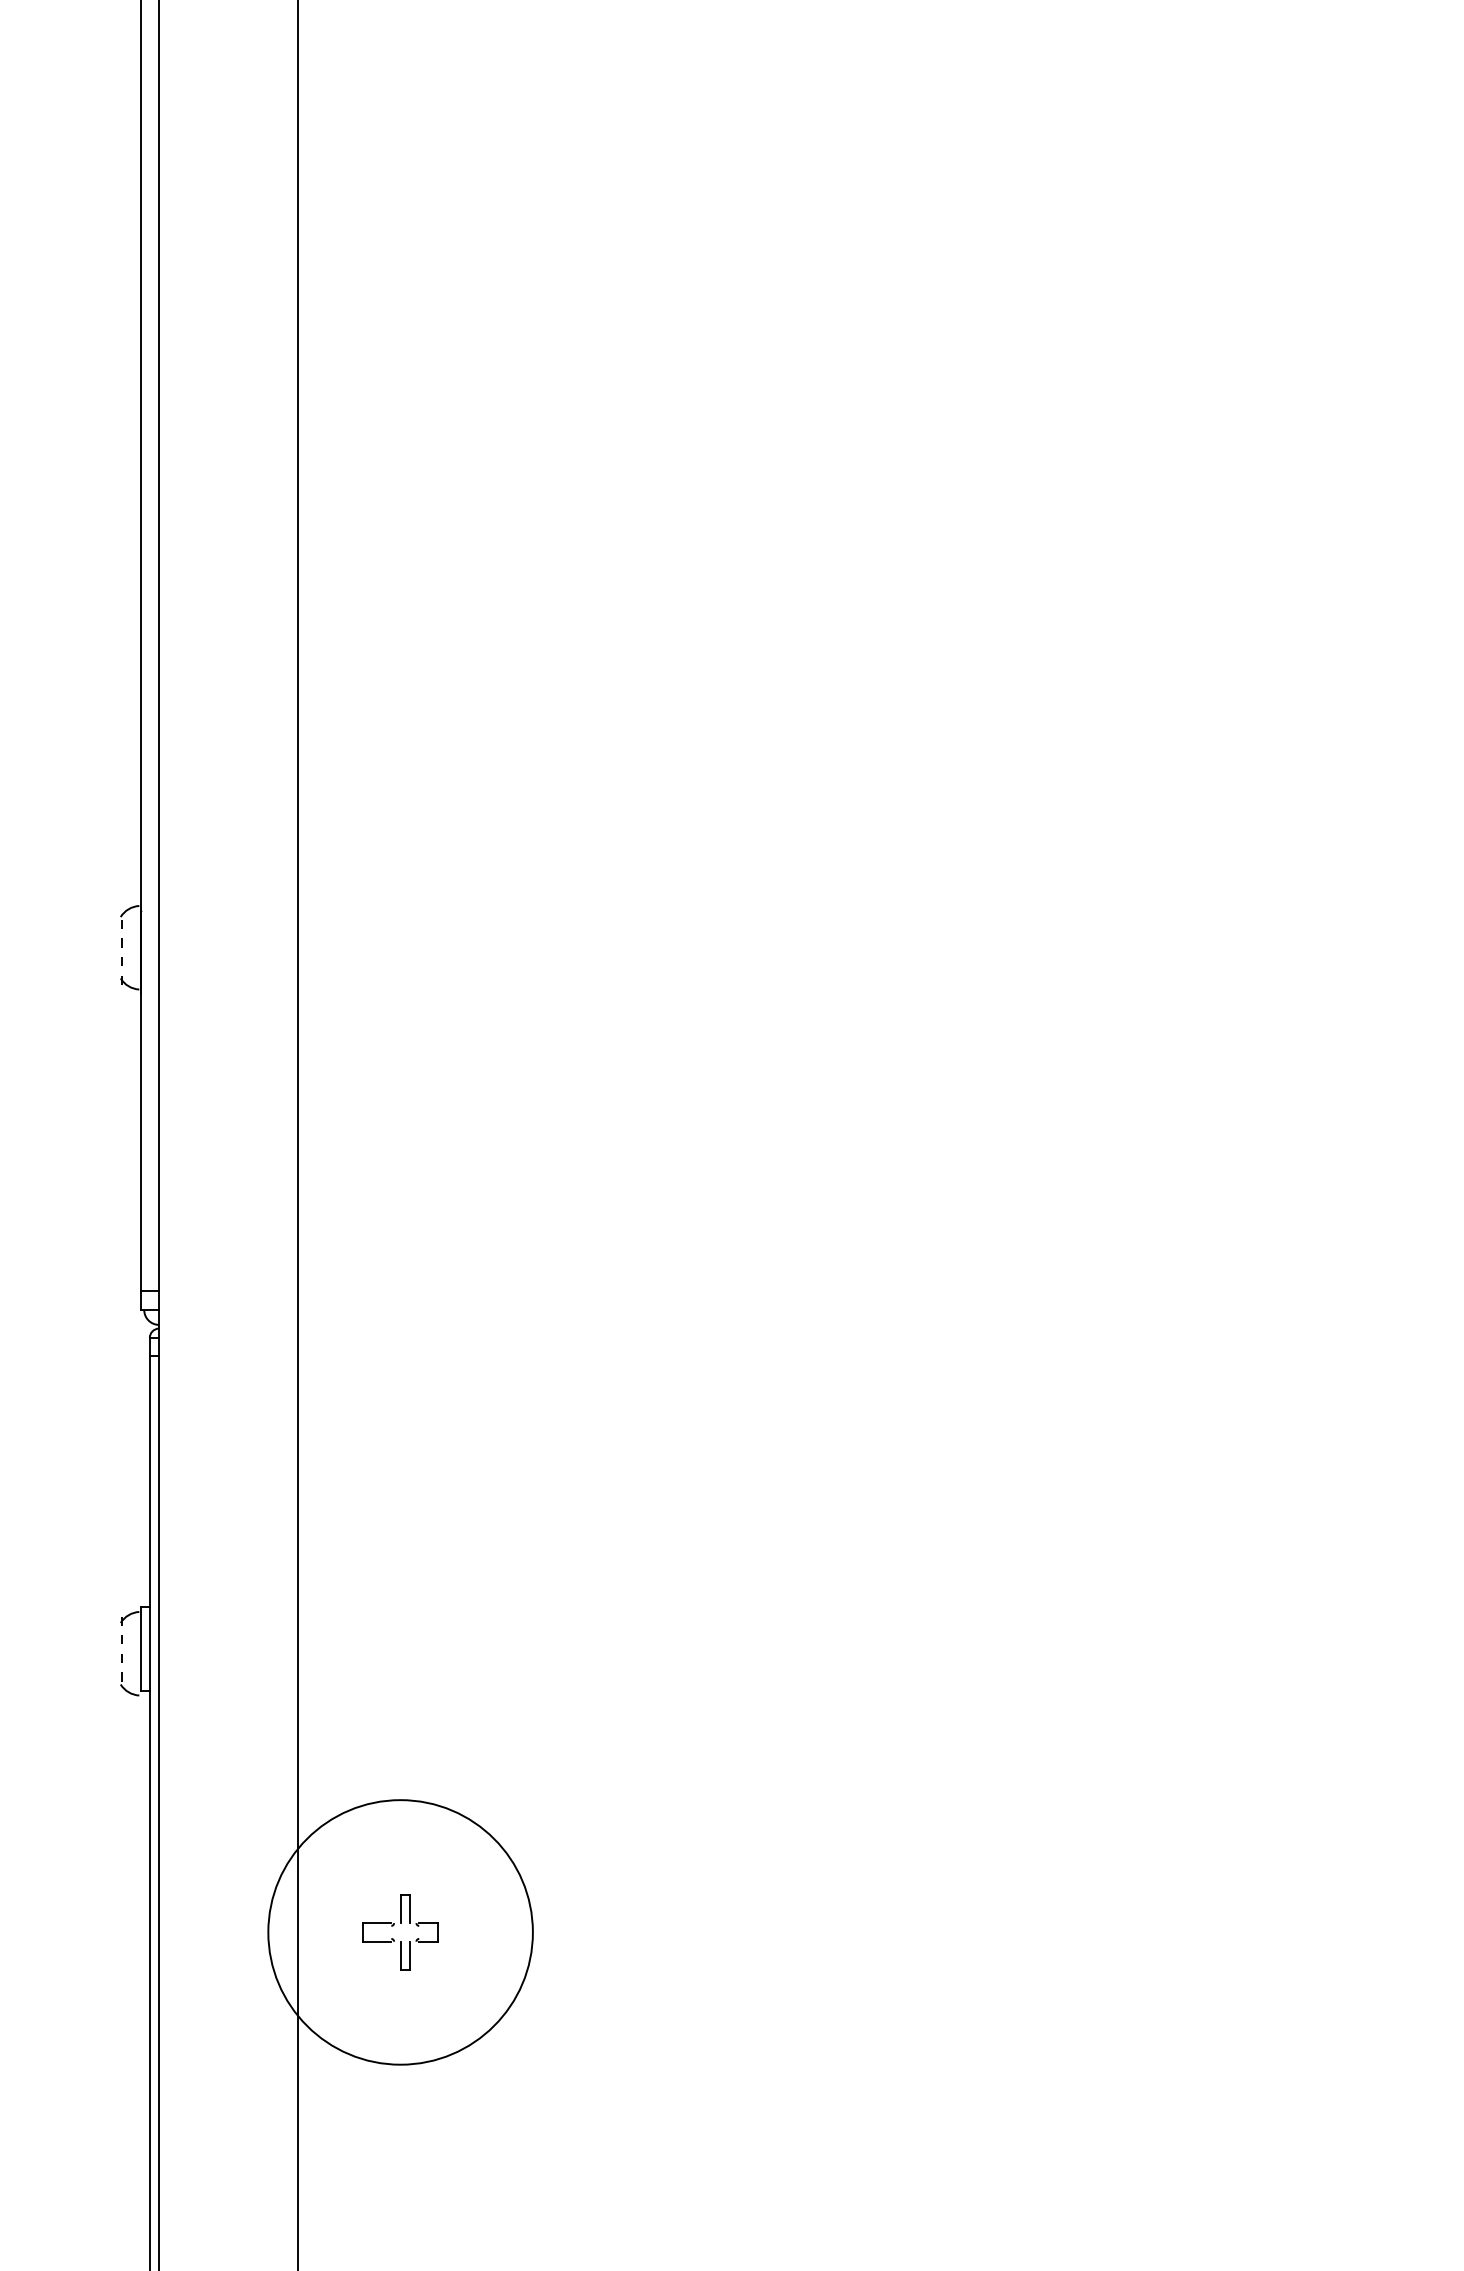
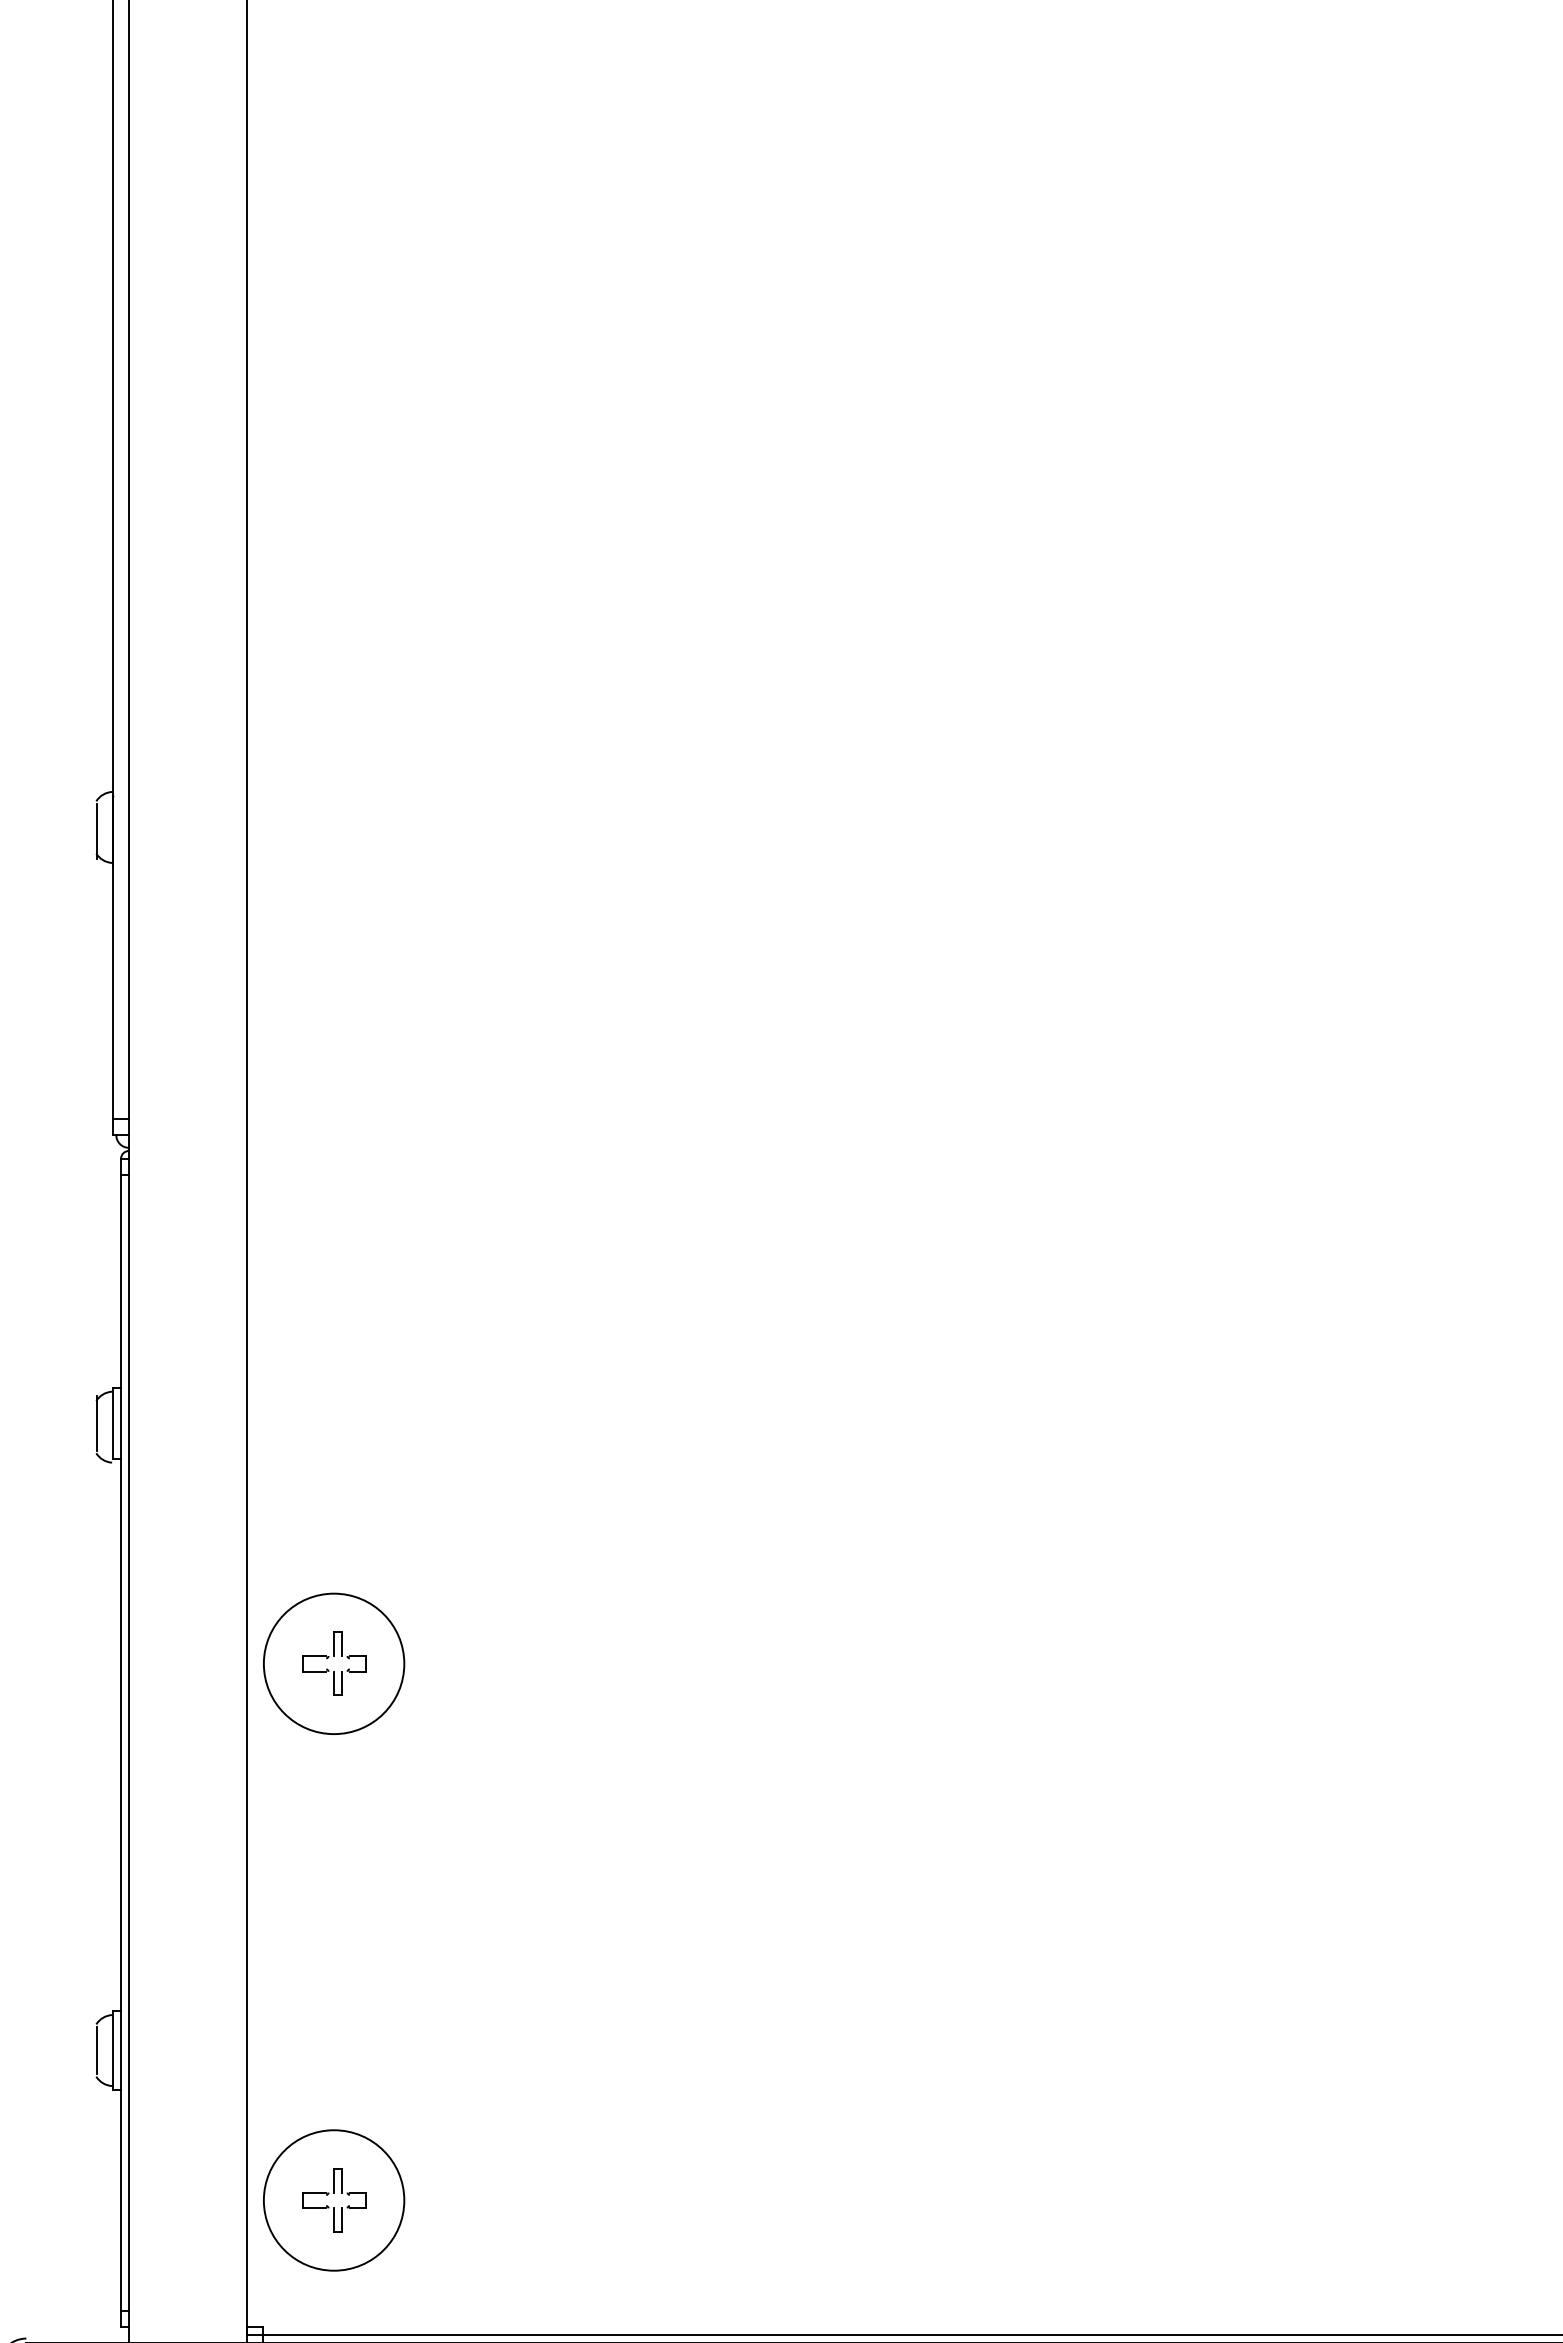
line: (122, 952) -> (97, 831), dashed -> solid
line: (122, 1649) -> (97, 1423), dashed -> solid
circle: (399, 1931) -> (333, 1663), size x0.62

